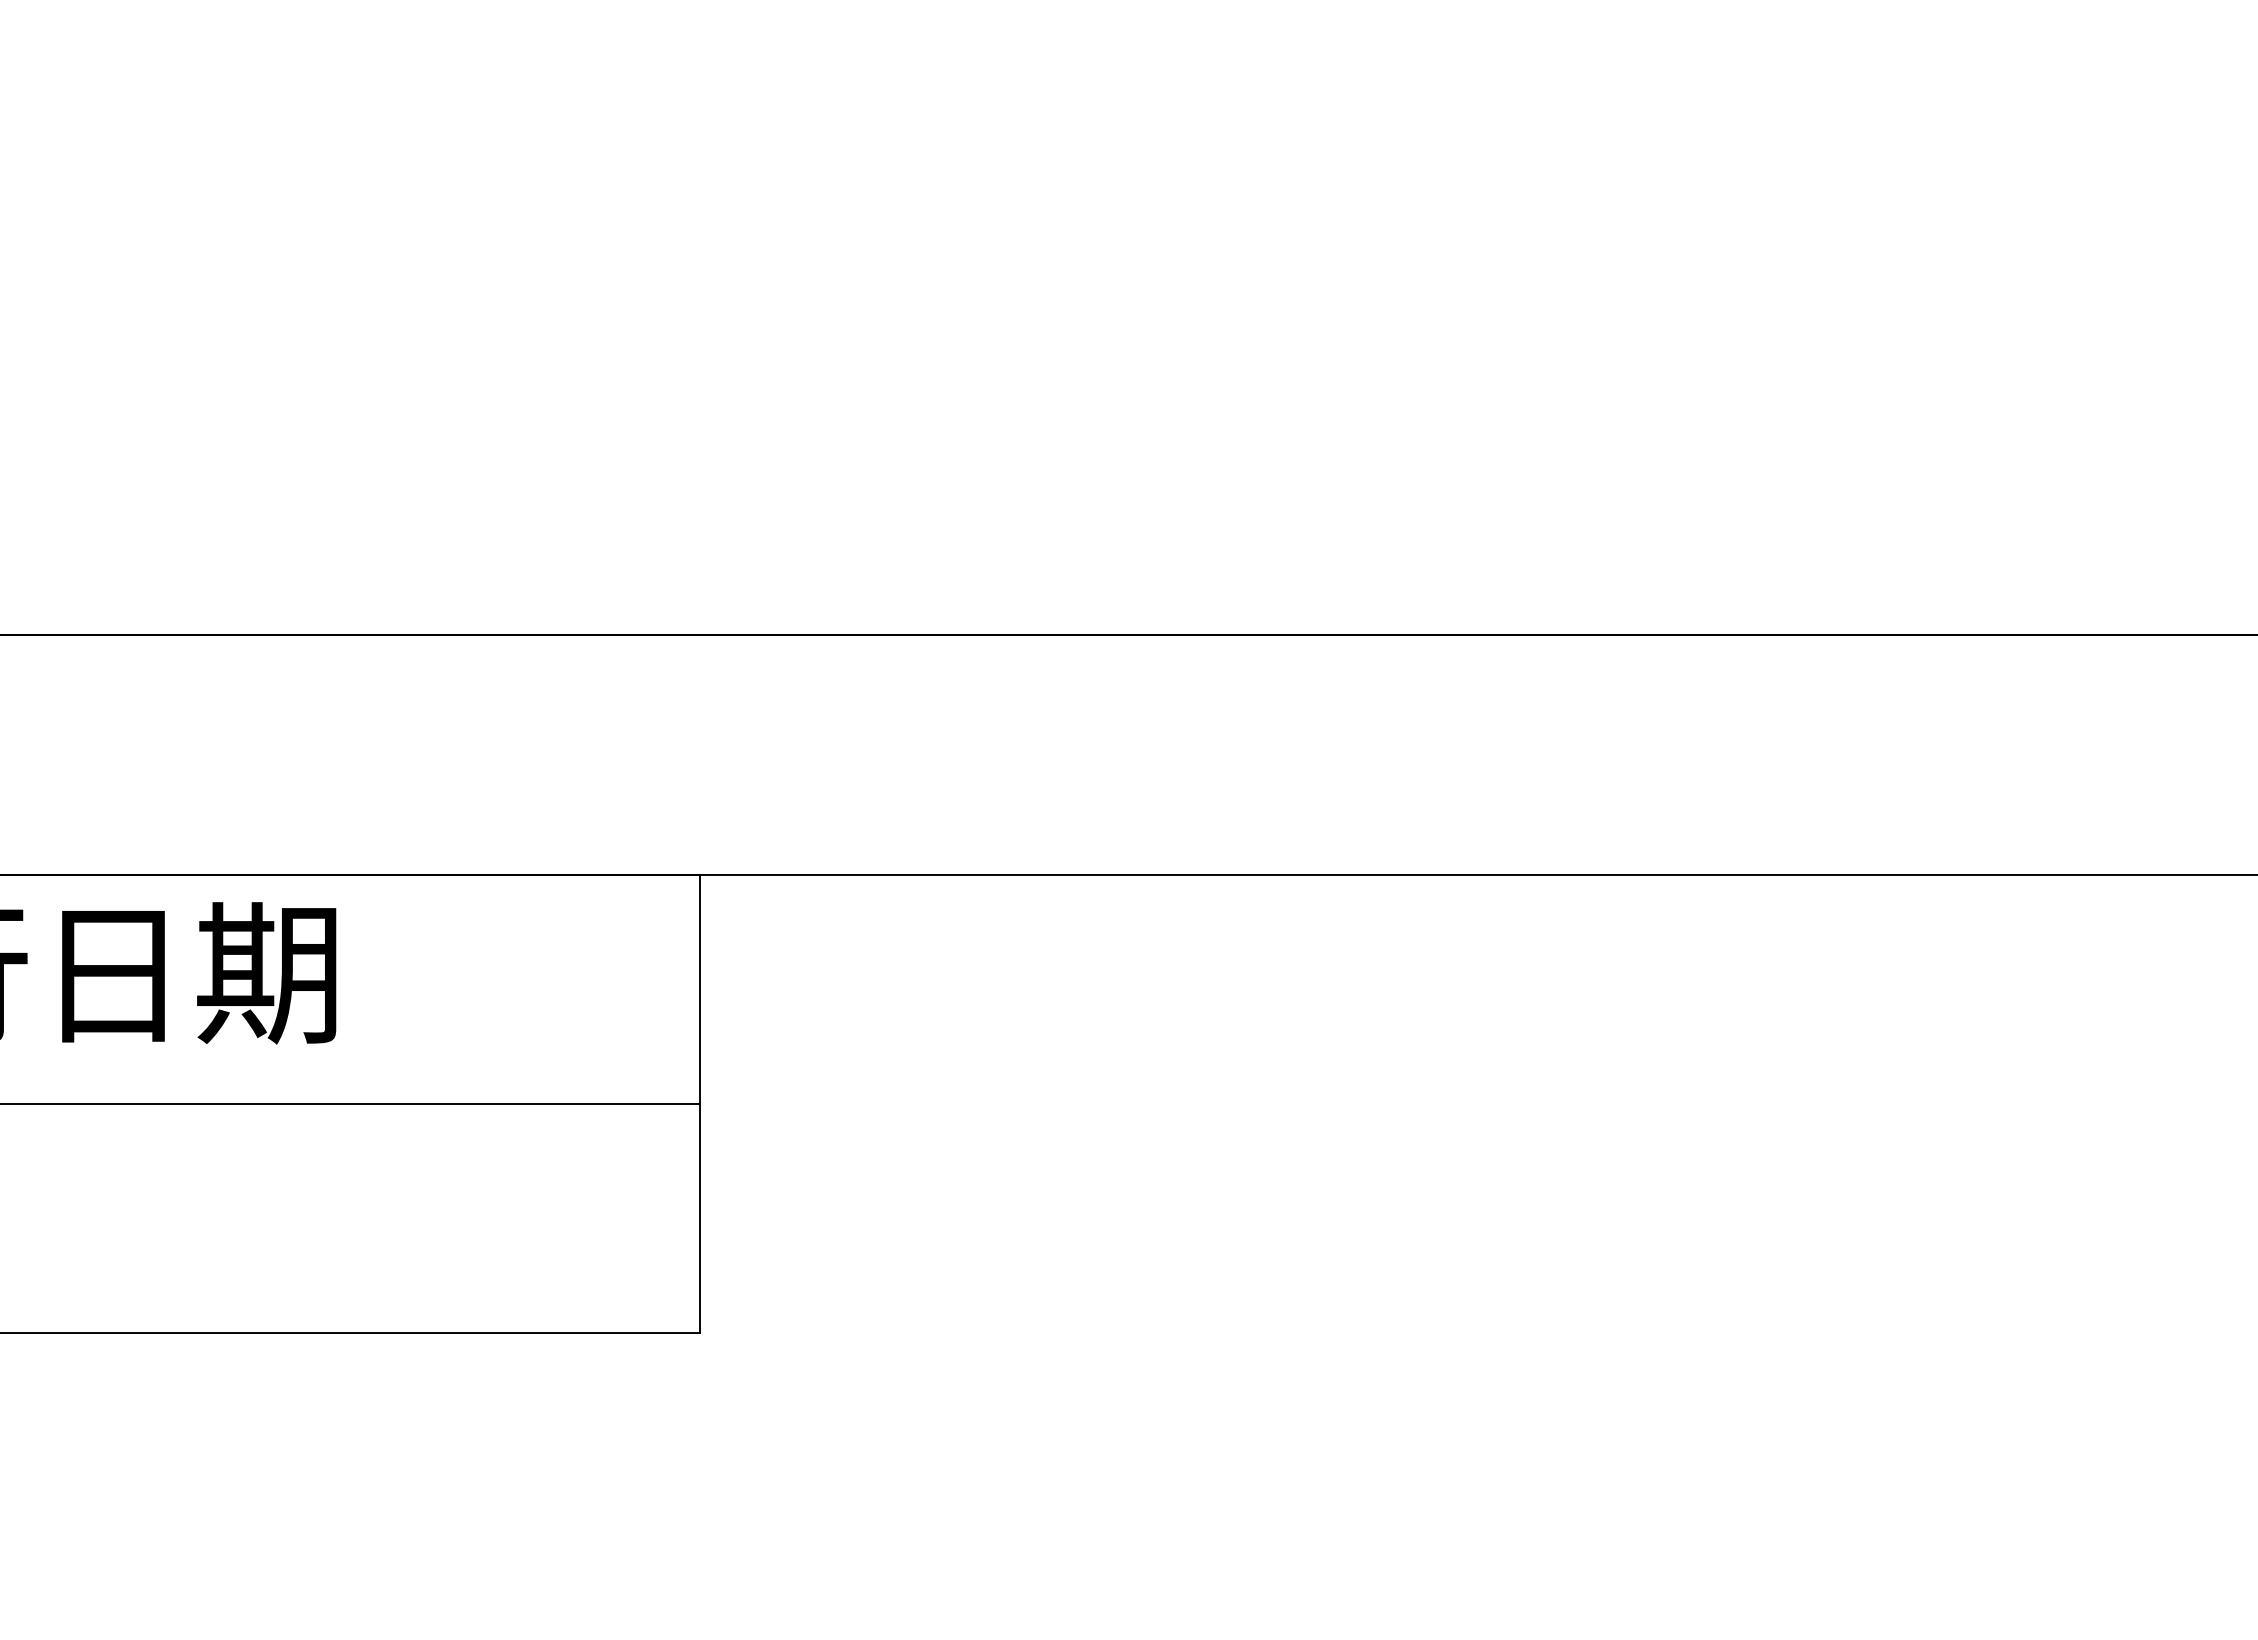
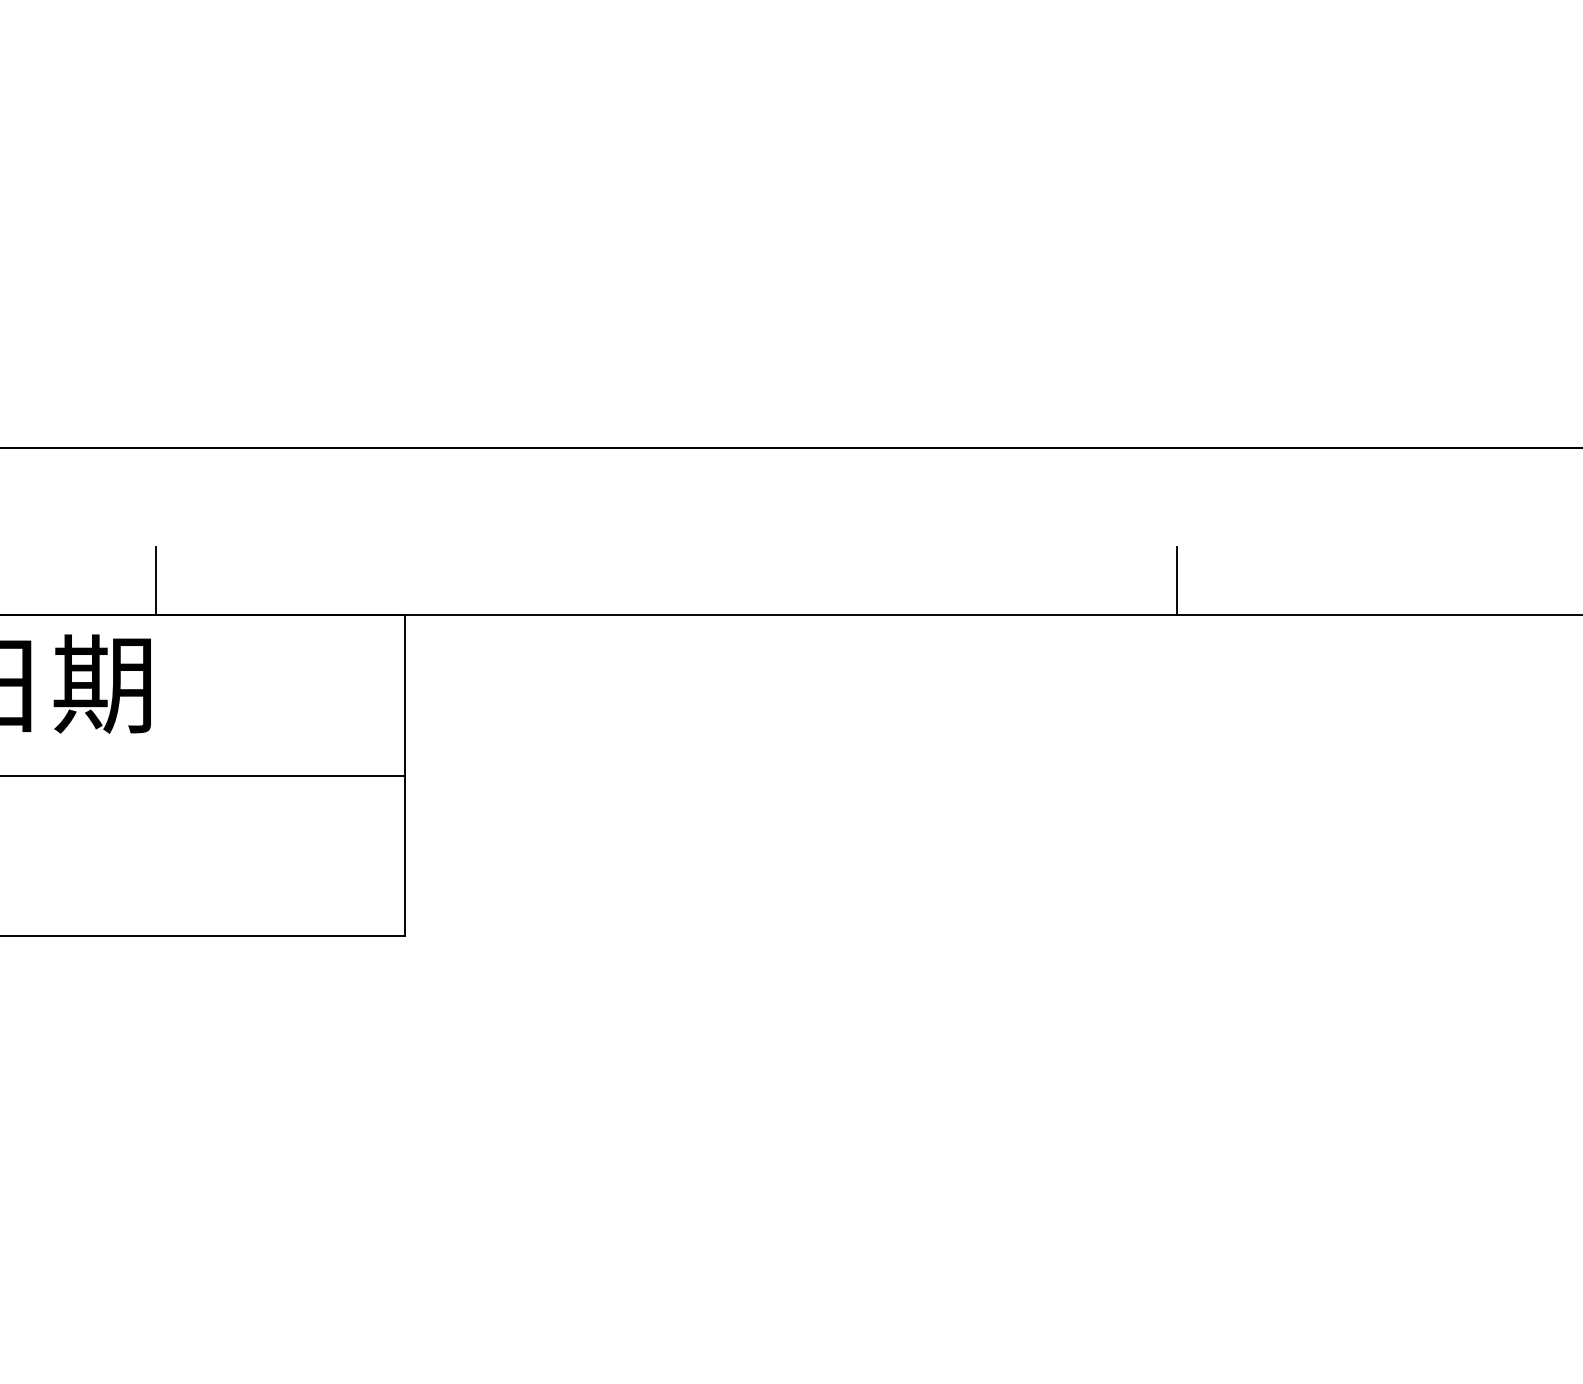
line: (344, 826) -> (156, 581), added
line: (1802, 826) -> (1176, 581), added

